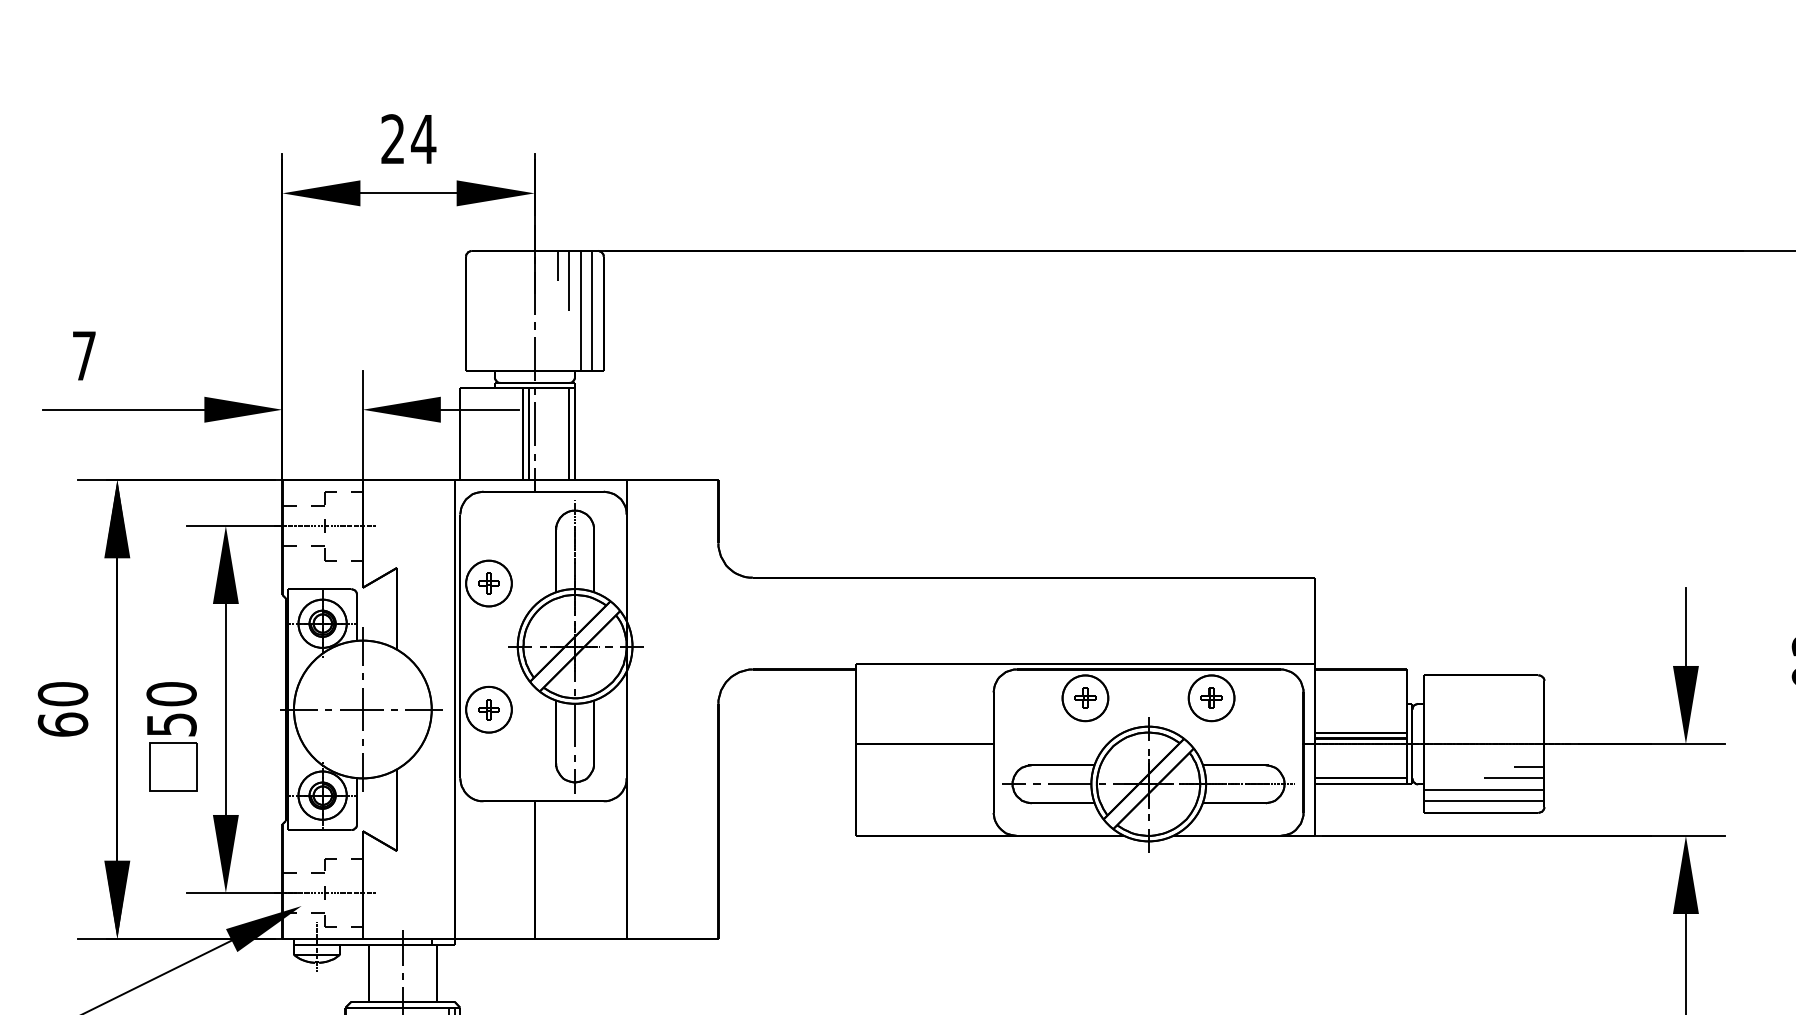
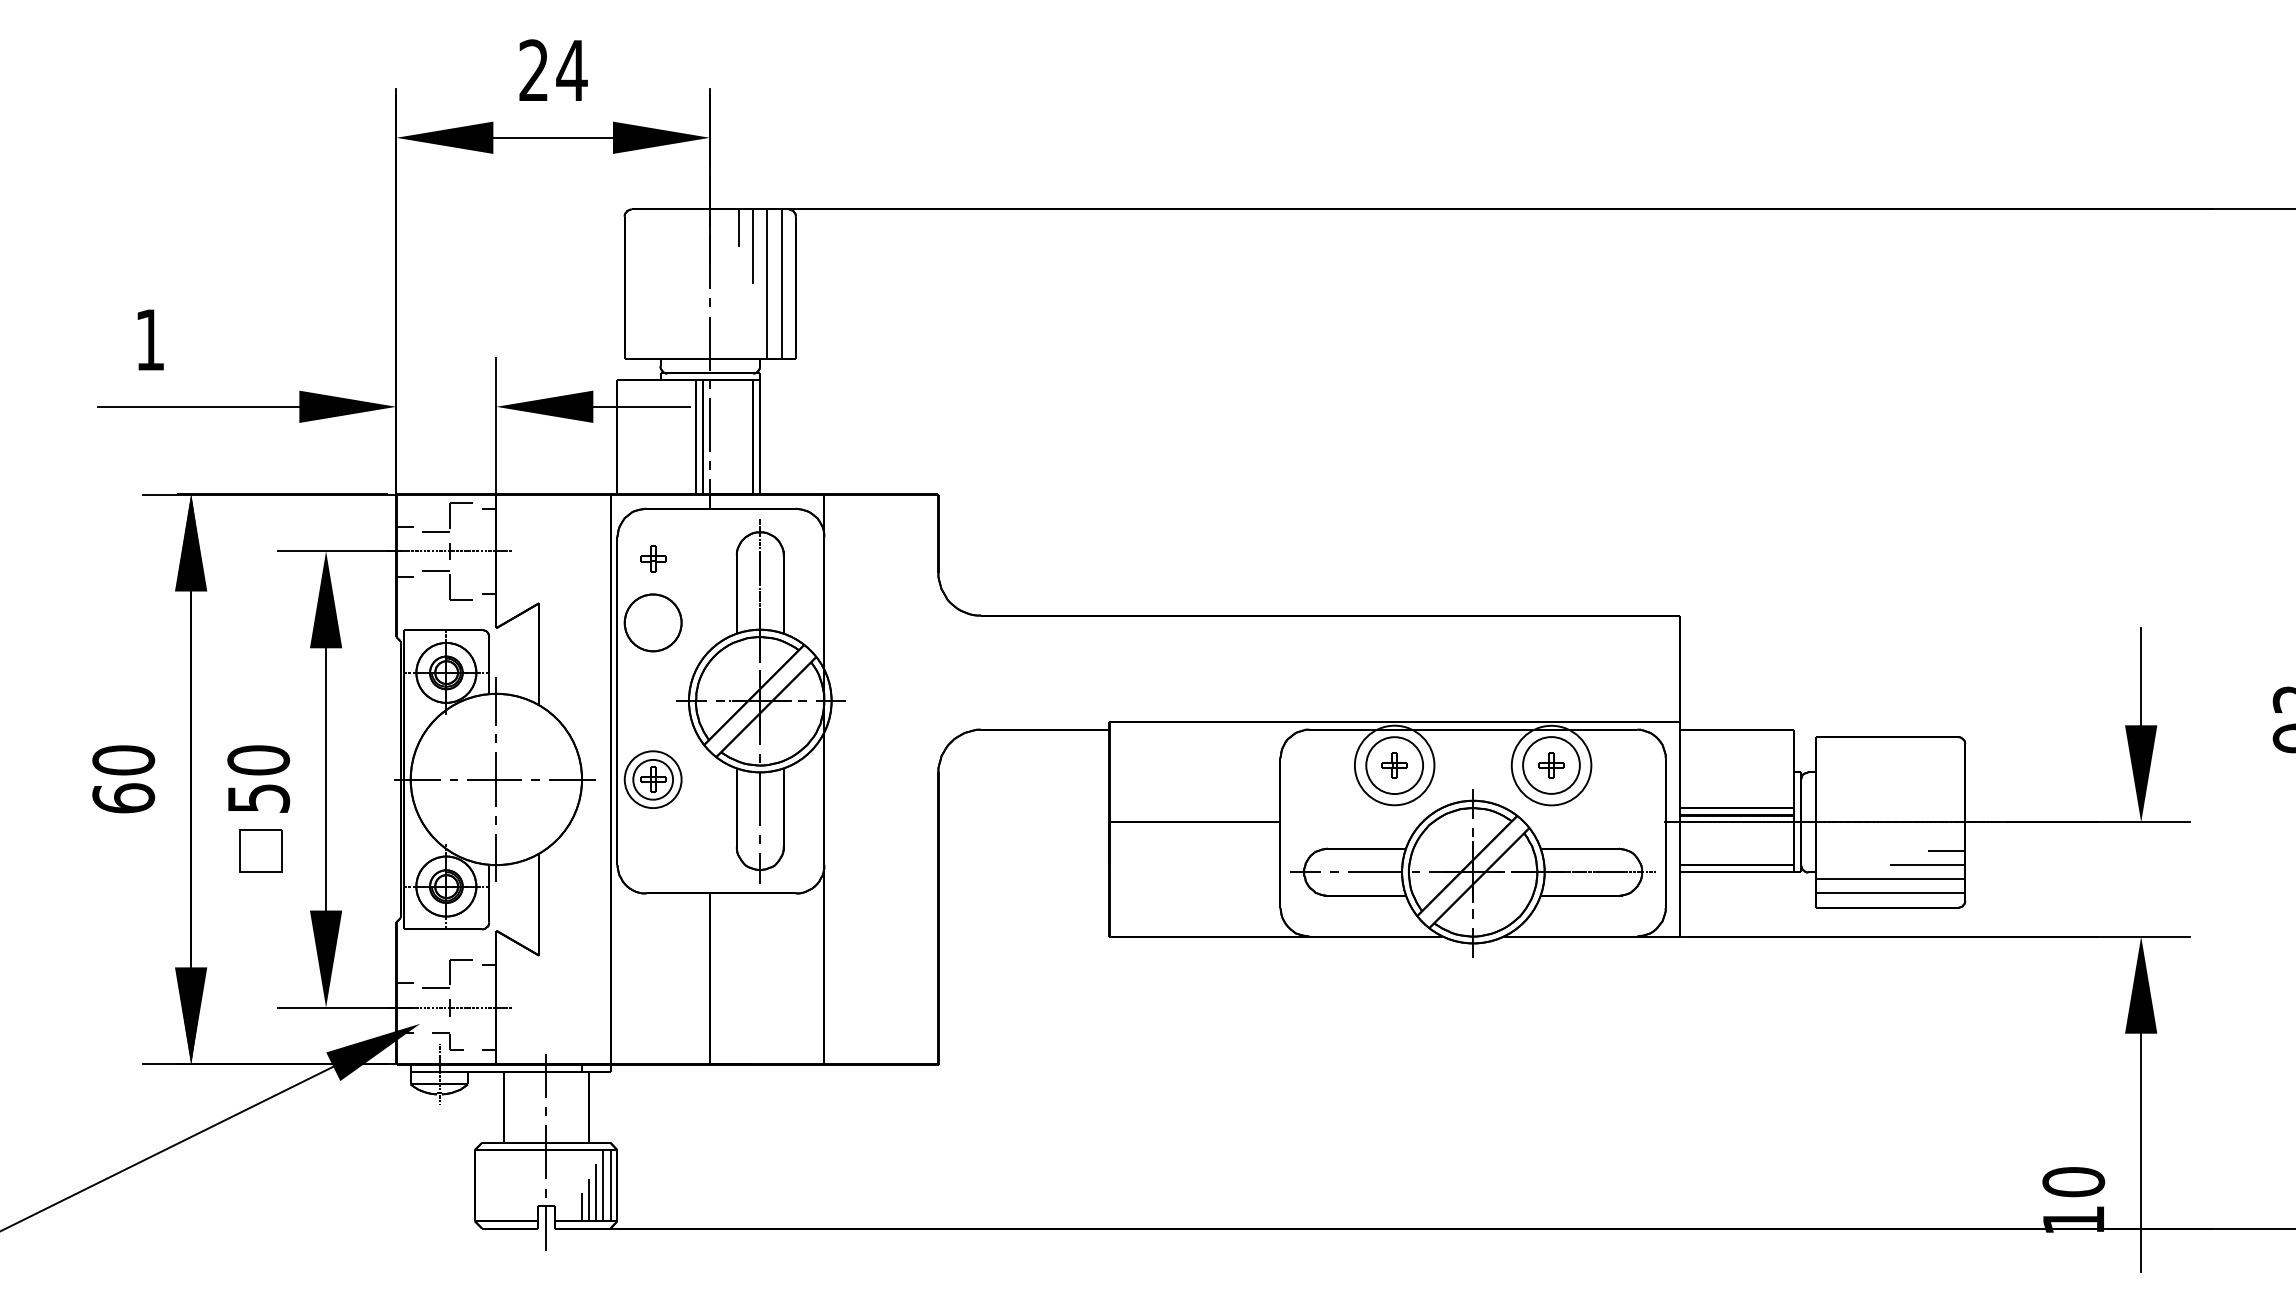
text: (84, 355) -> (150, 339), 7 -> 1
part: (323, 498) -> (447, 517), size x1.6
part: (323, 553) -> (447, 585), size x1.6
part: (489, 583) -> (653, 558), moved
circle: (1085, 698) -> (1394, 765), size x1.4
circle: (1211, 698) -> (1551, 765), size x1.4
circle: (488, 709) -> (652, 779), size x0.7
part: (173, 766) -> (260, 850), size x0.7
part: (323, 865) -> (447, 973), size x1.6

